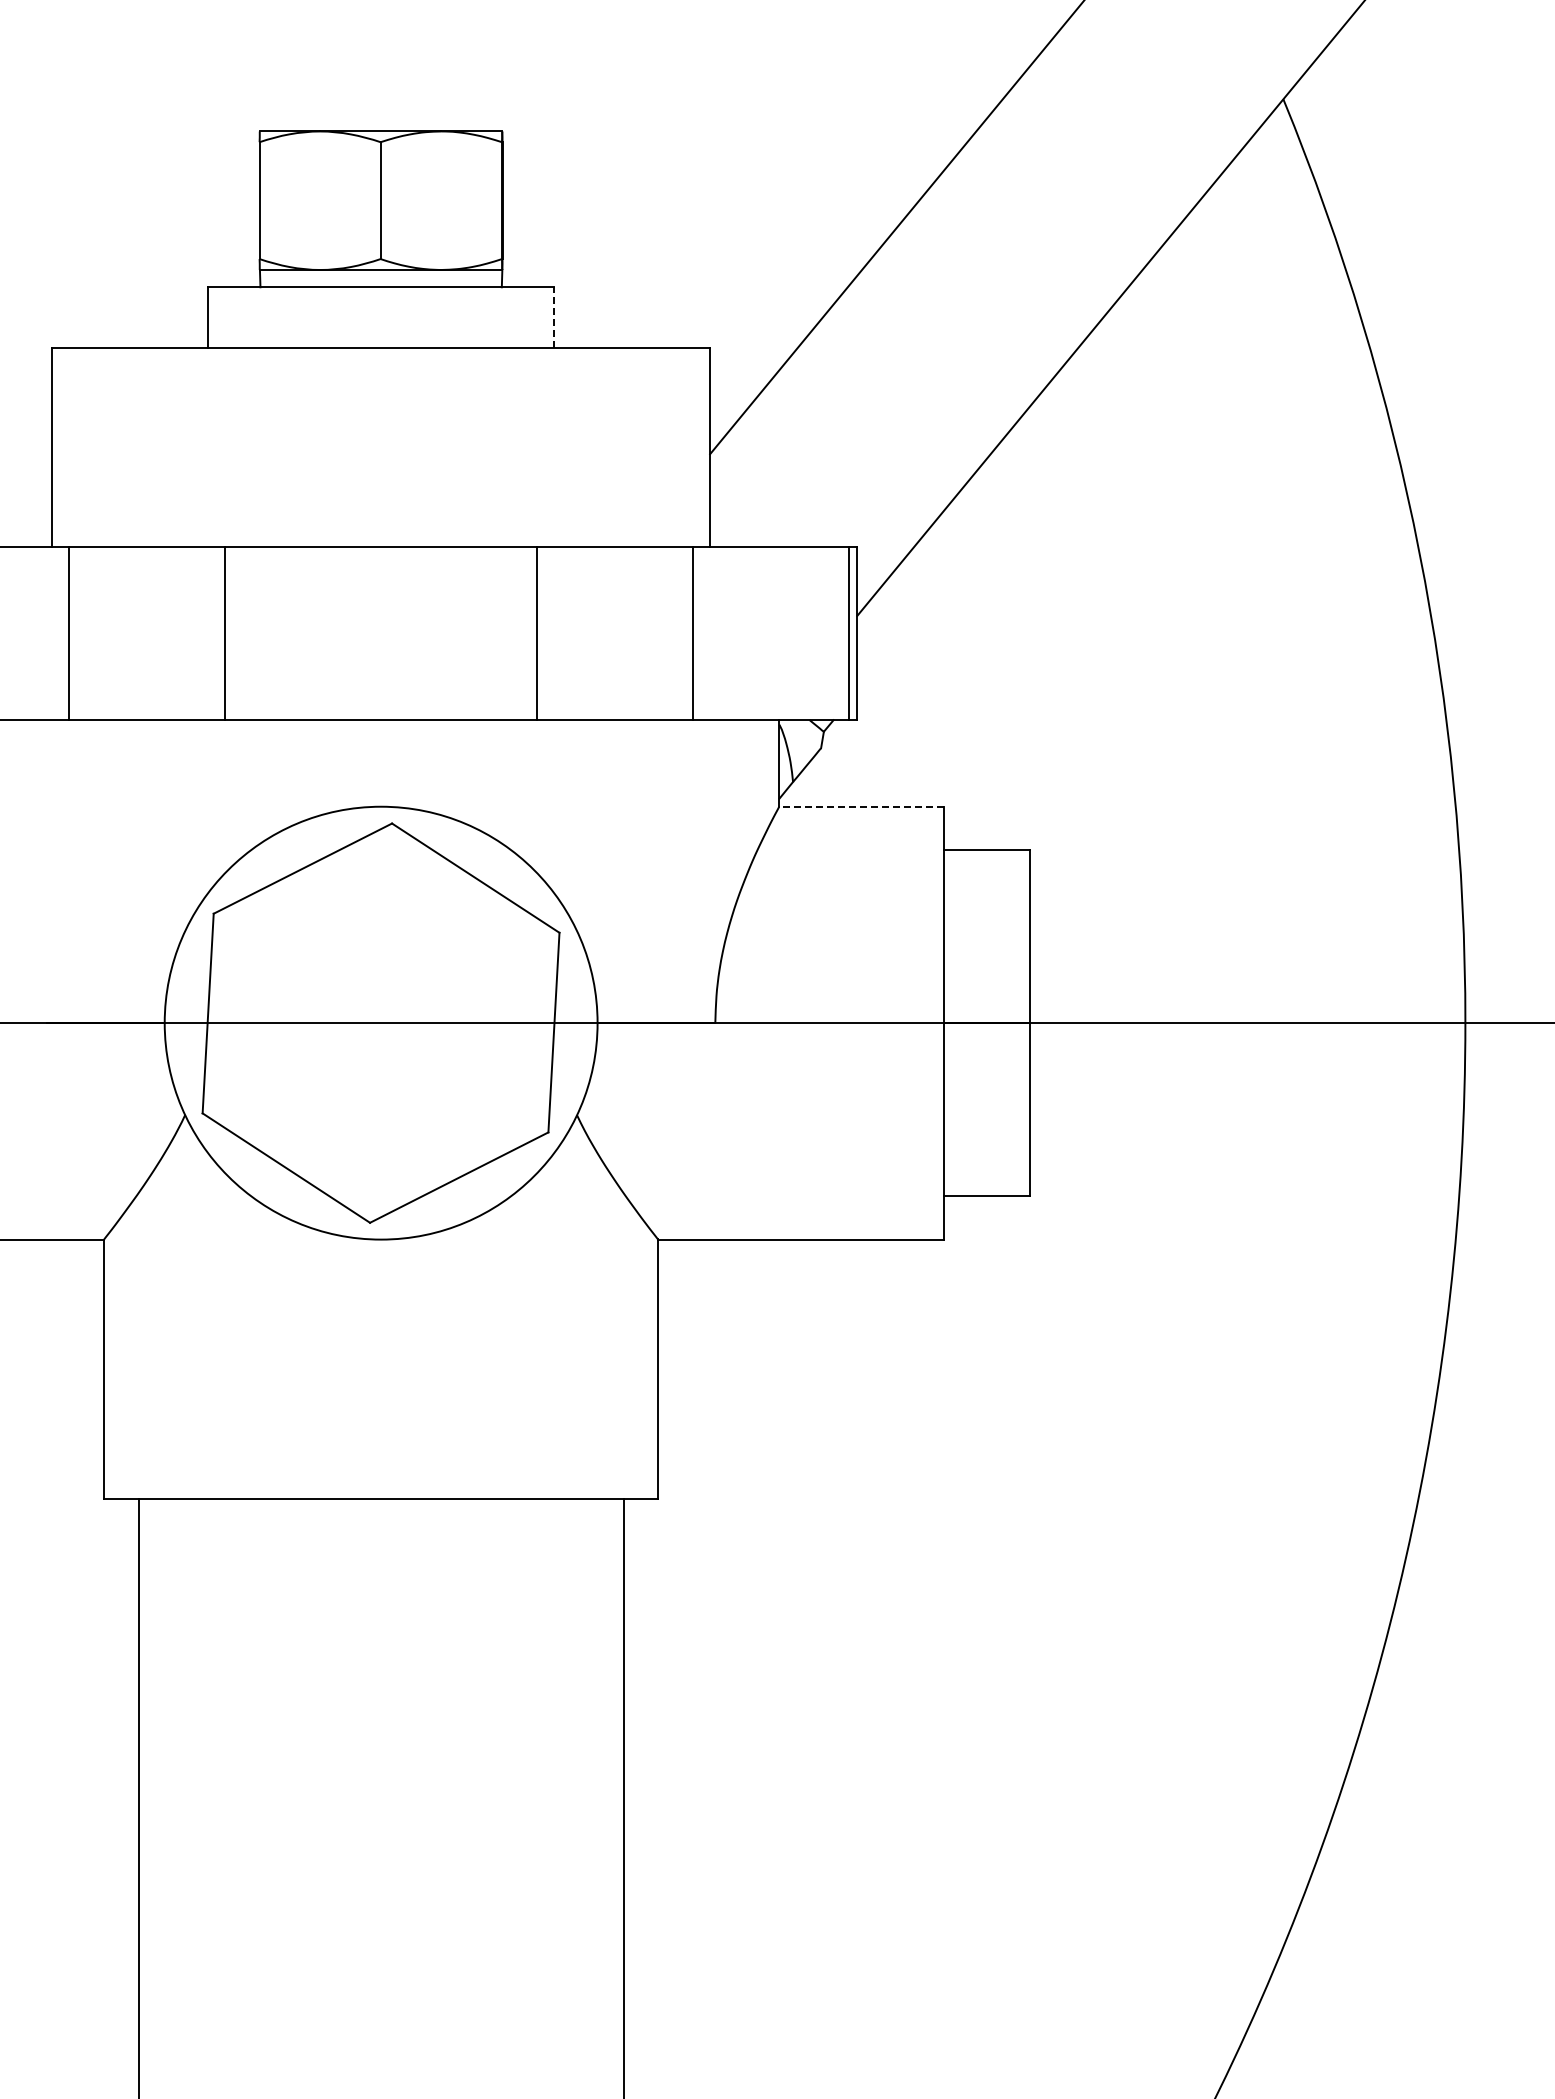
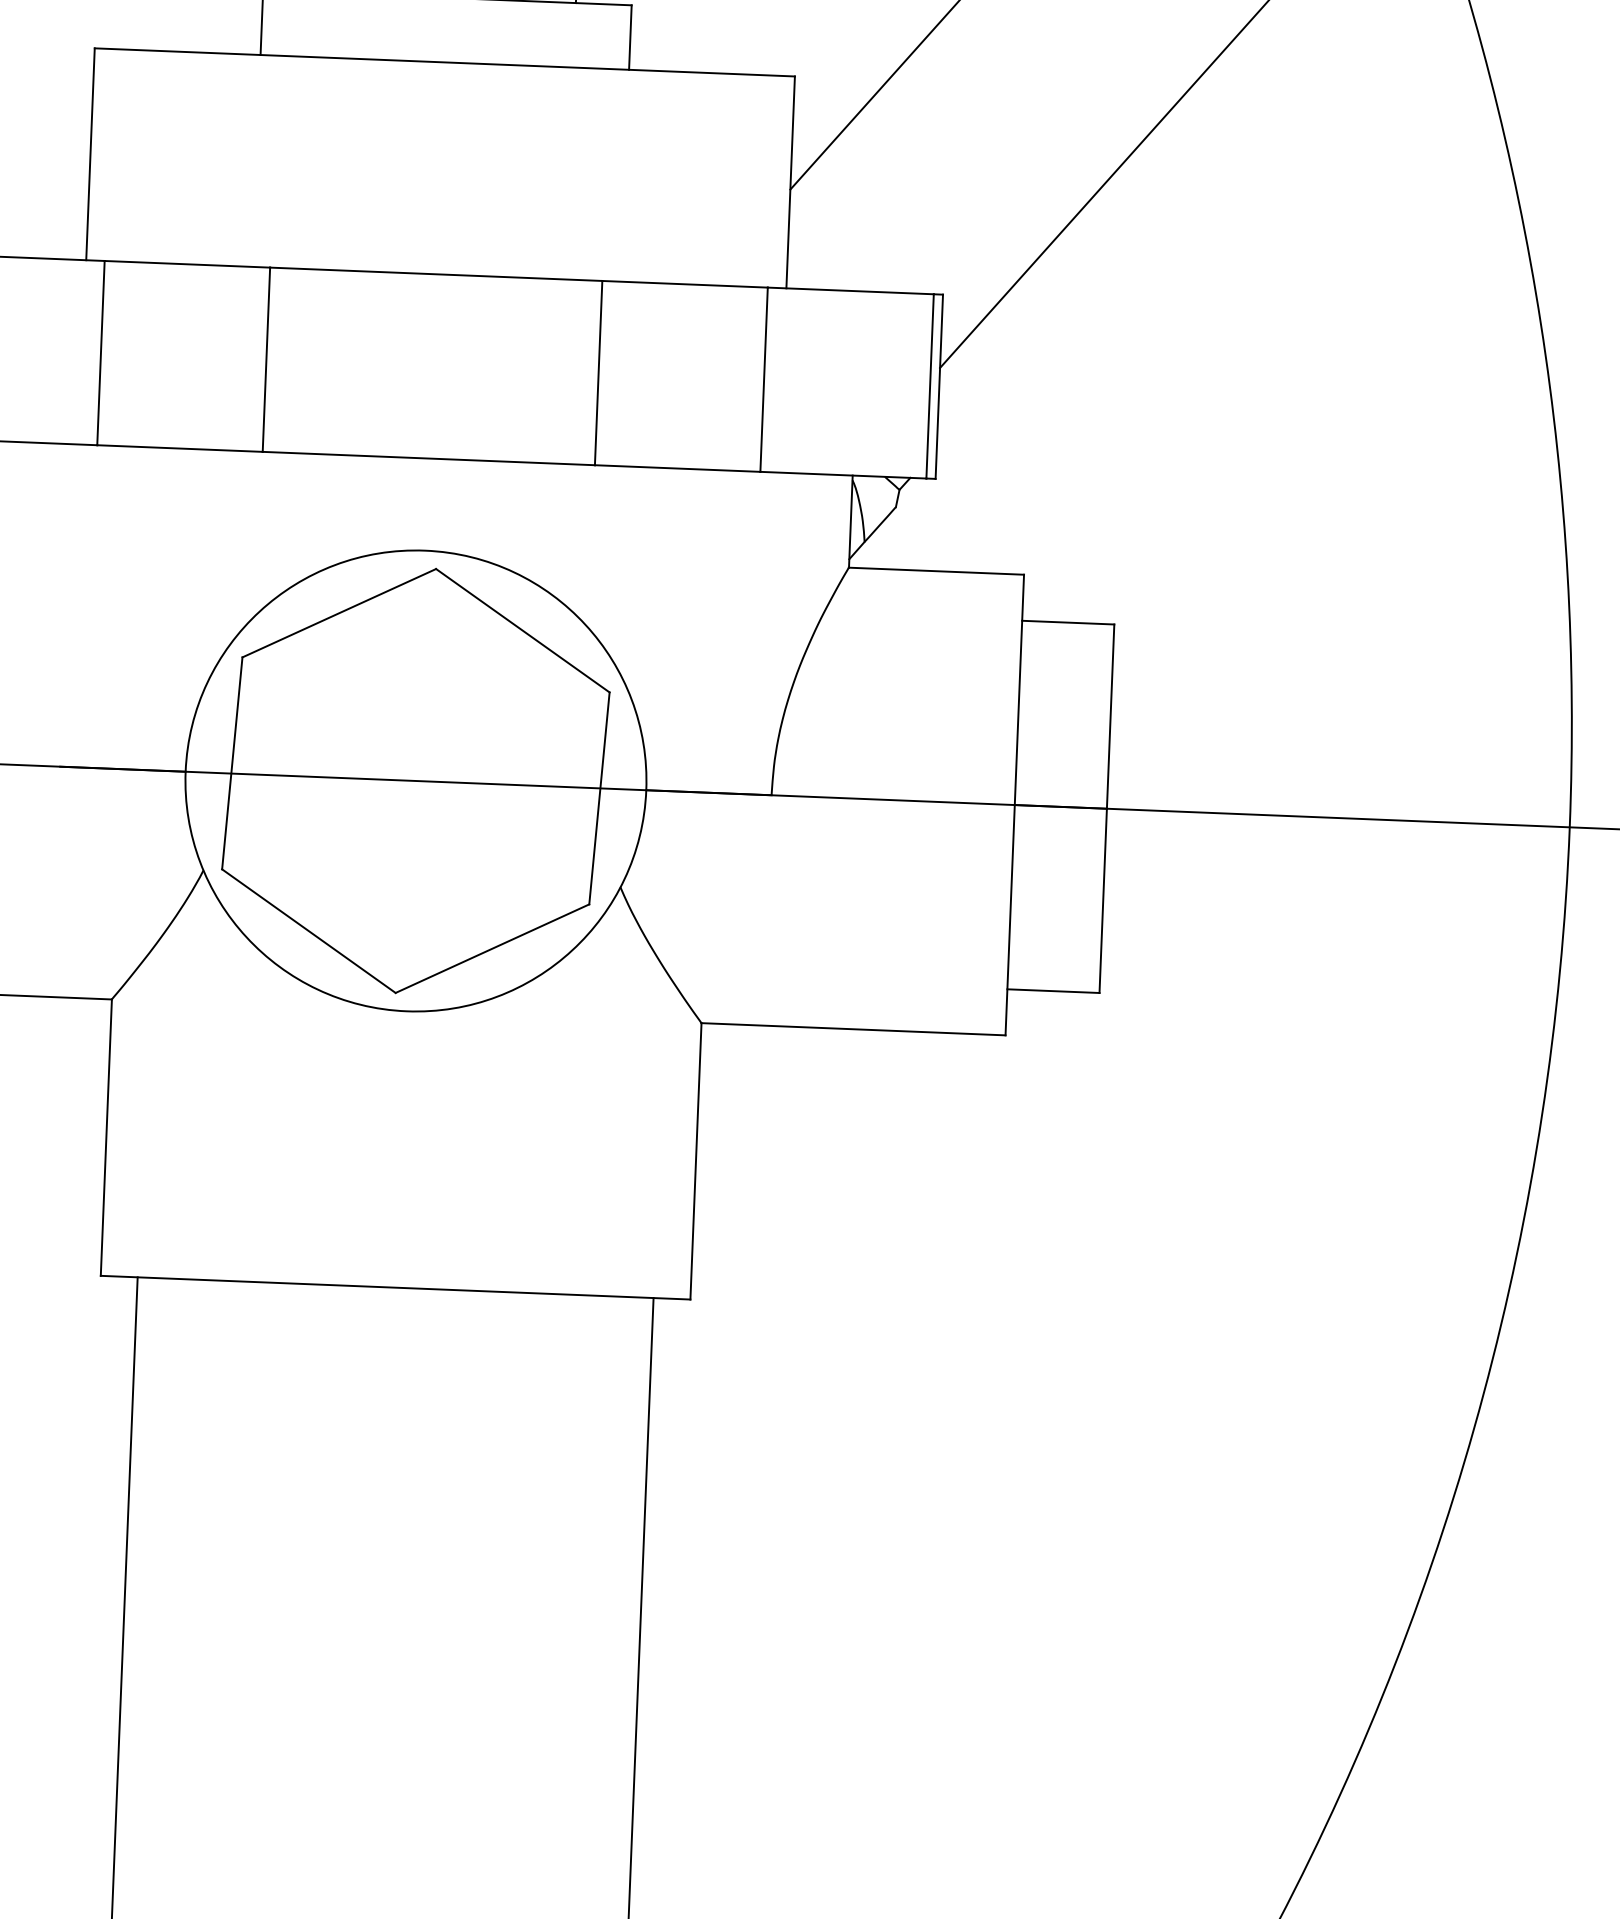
line: (554, 317) -> (630, 37), dashed -> solid
line: (861, 806) -> (936, 570), dashed -> solid

